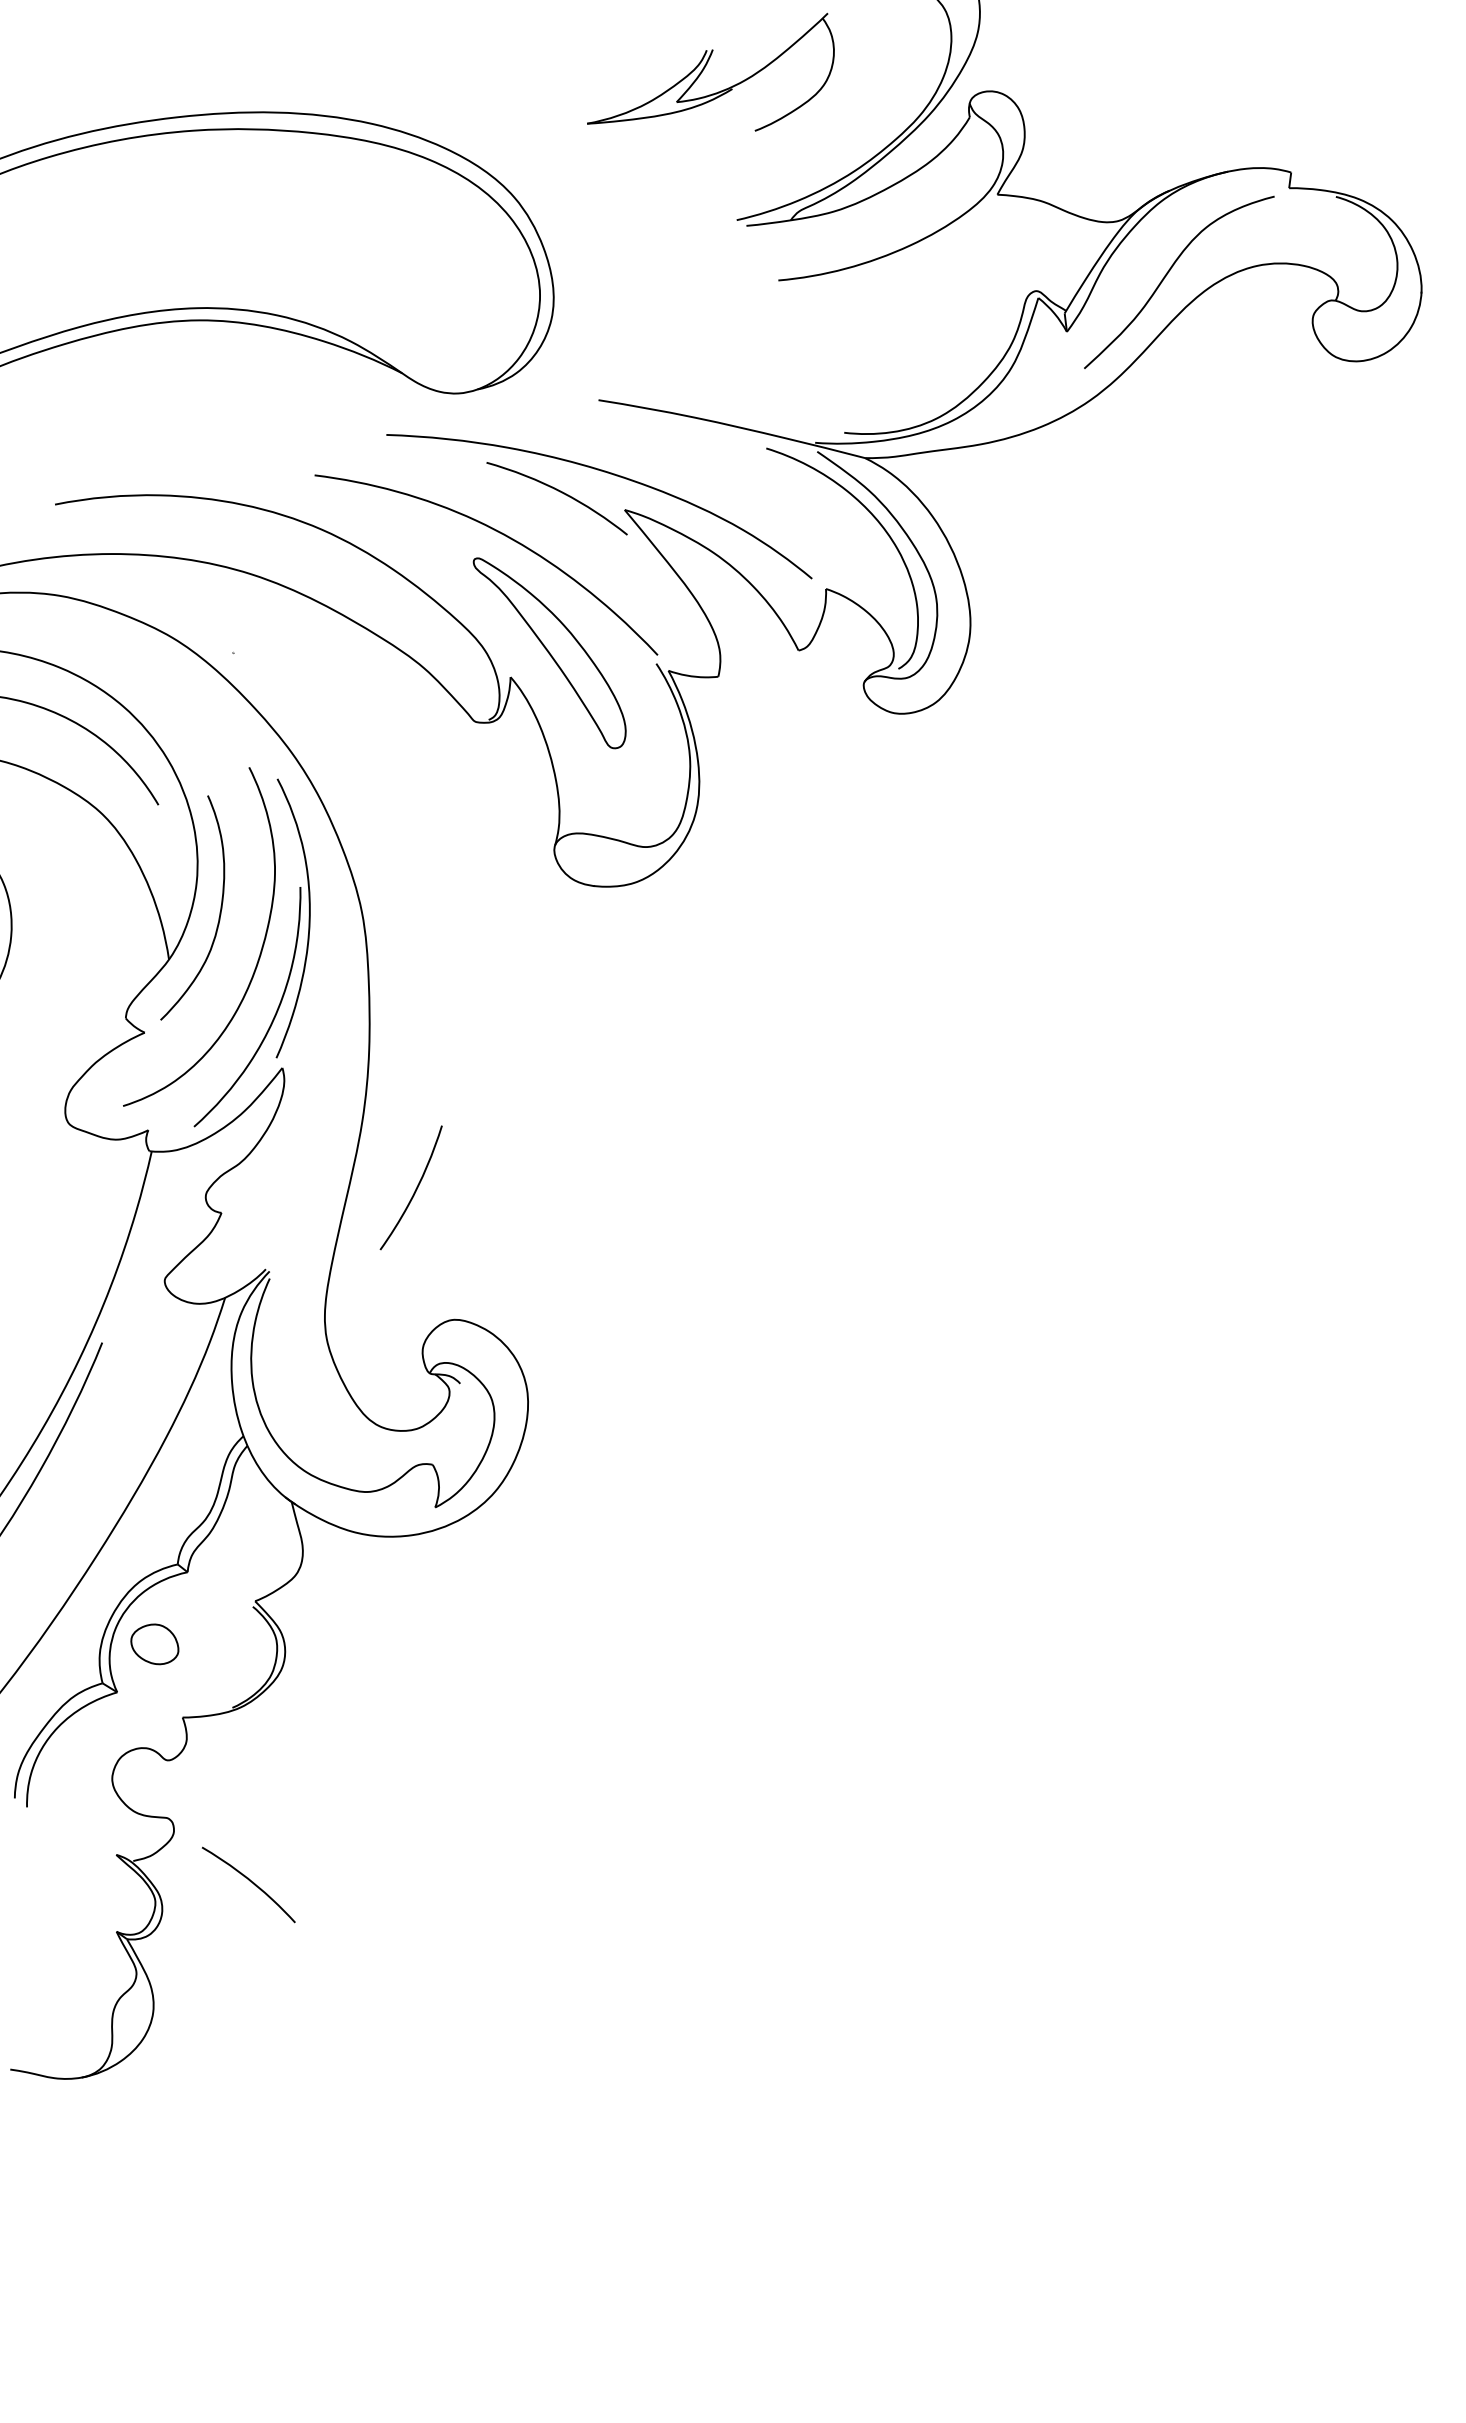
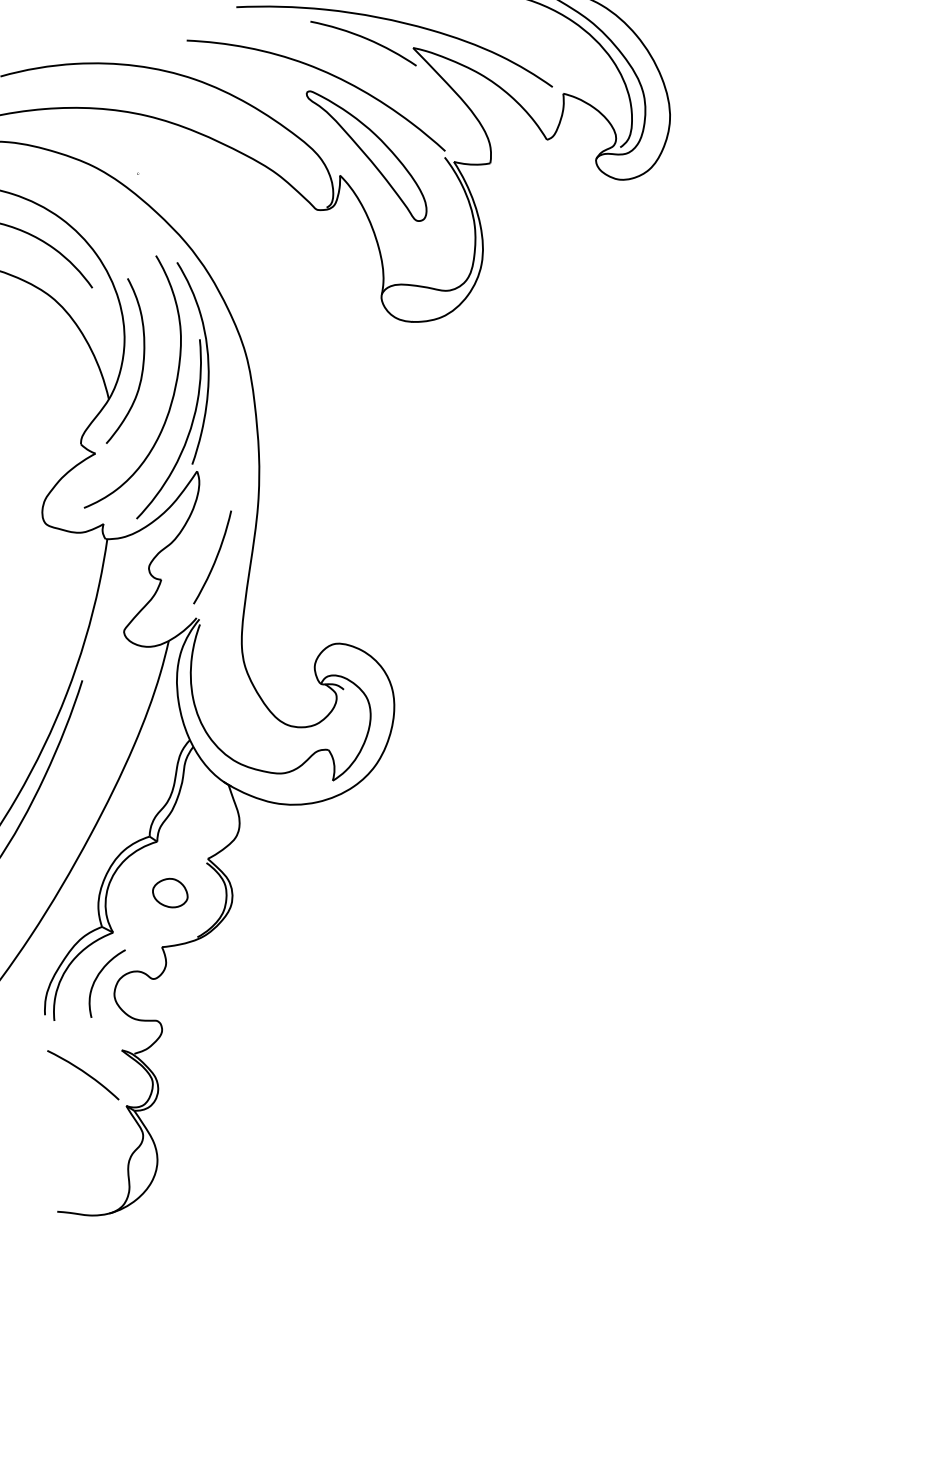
curve: (414, 1190) -> (215, 559), moved
part: (154, 1644) -> (169, 893), moved
curve: (90, 1753) -> (97, 978), added
curve: (249, 1881) -> (83, 1072), moved

